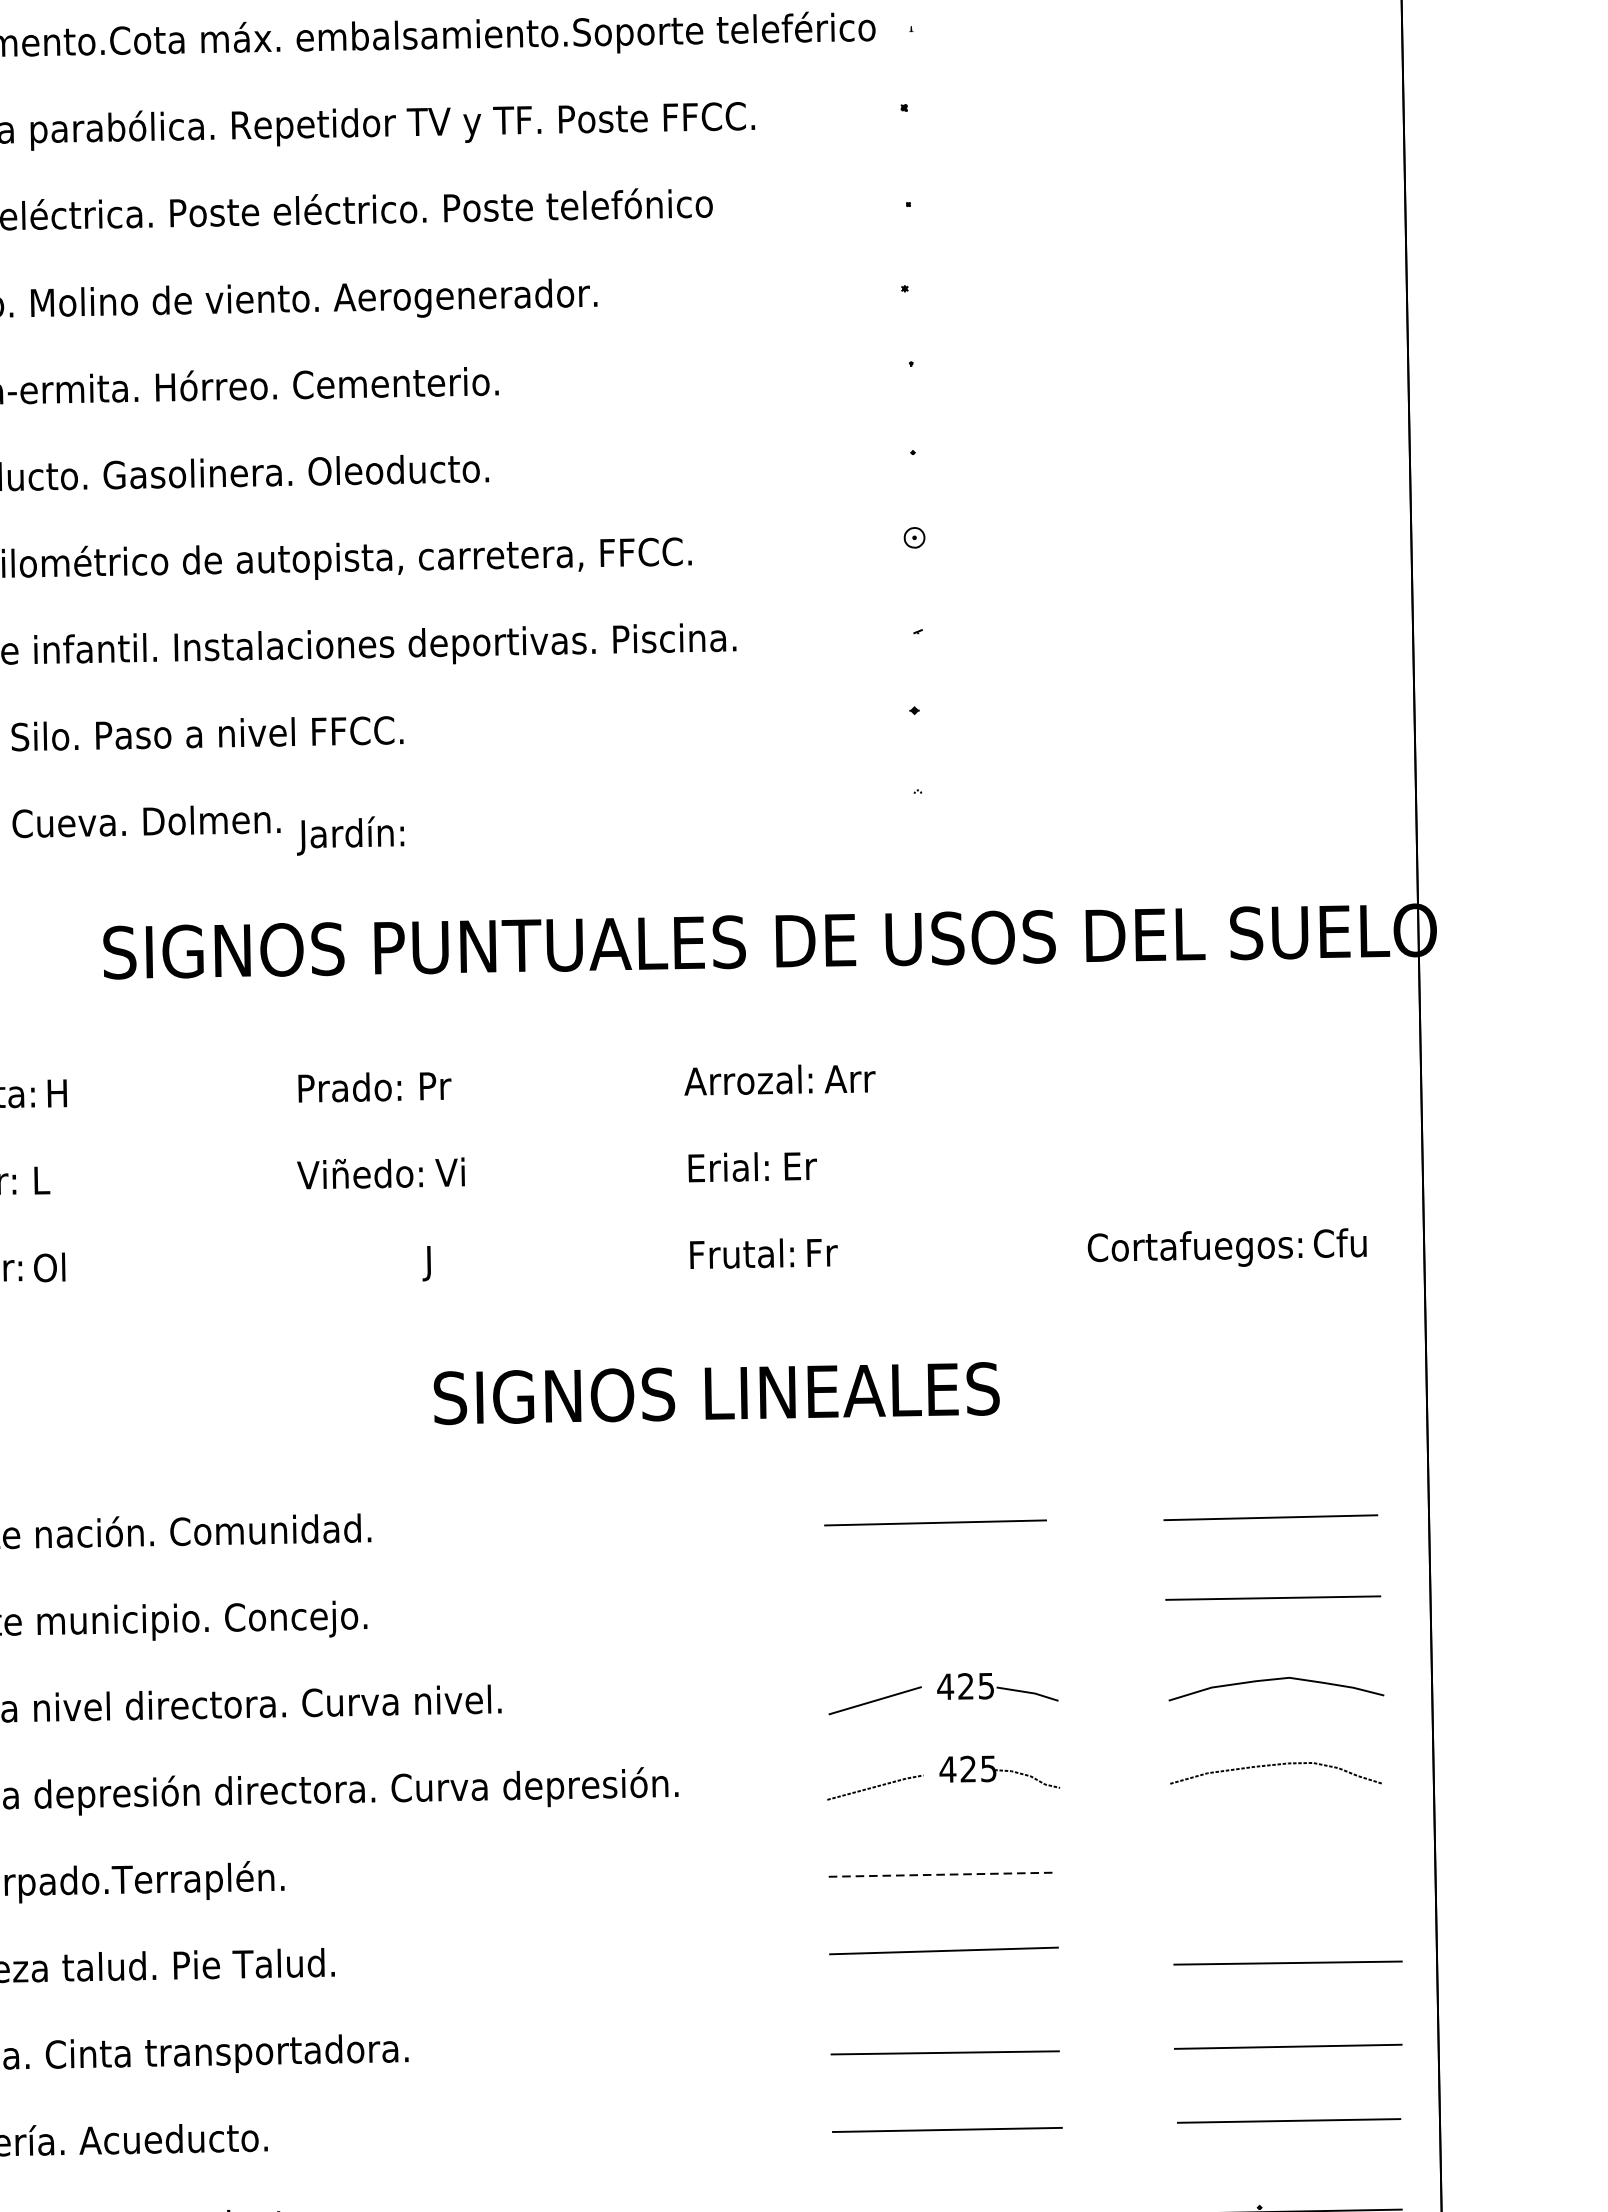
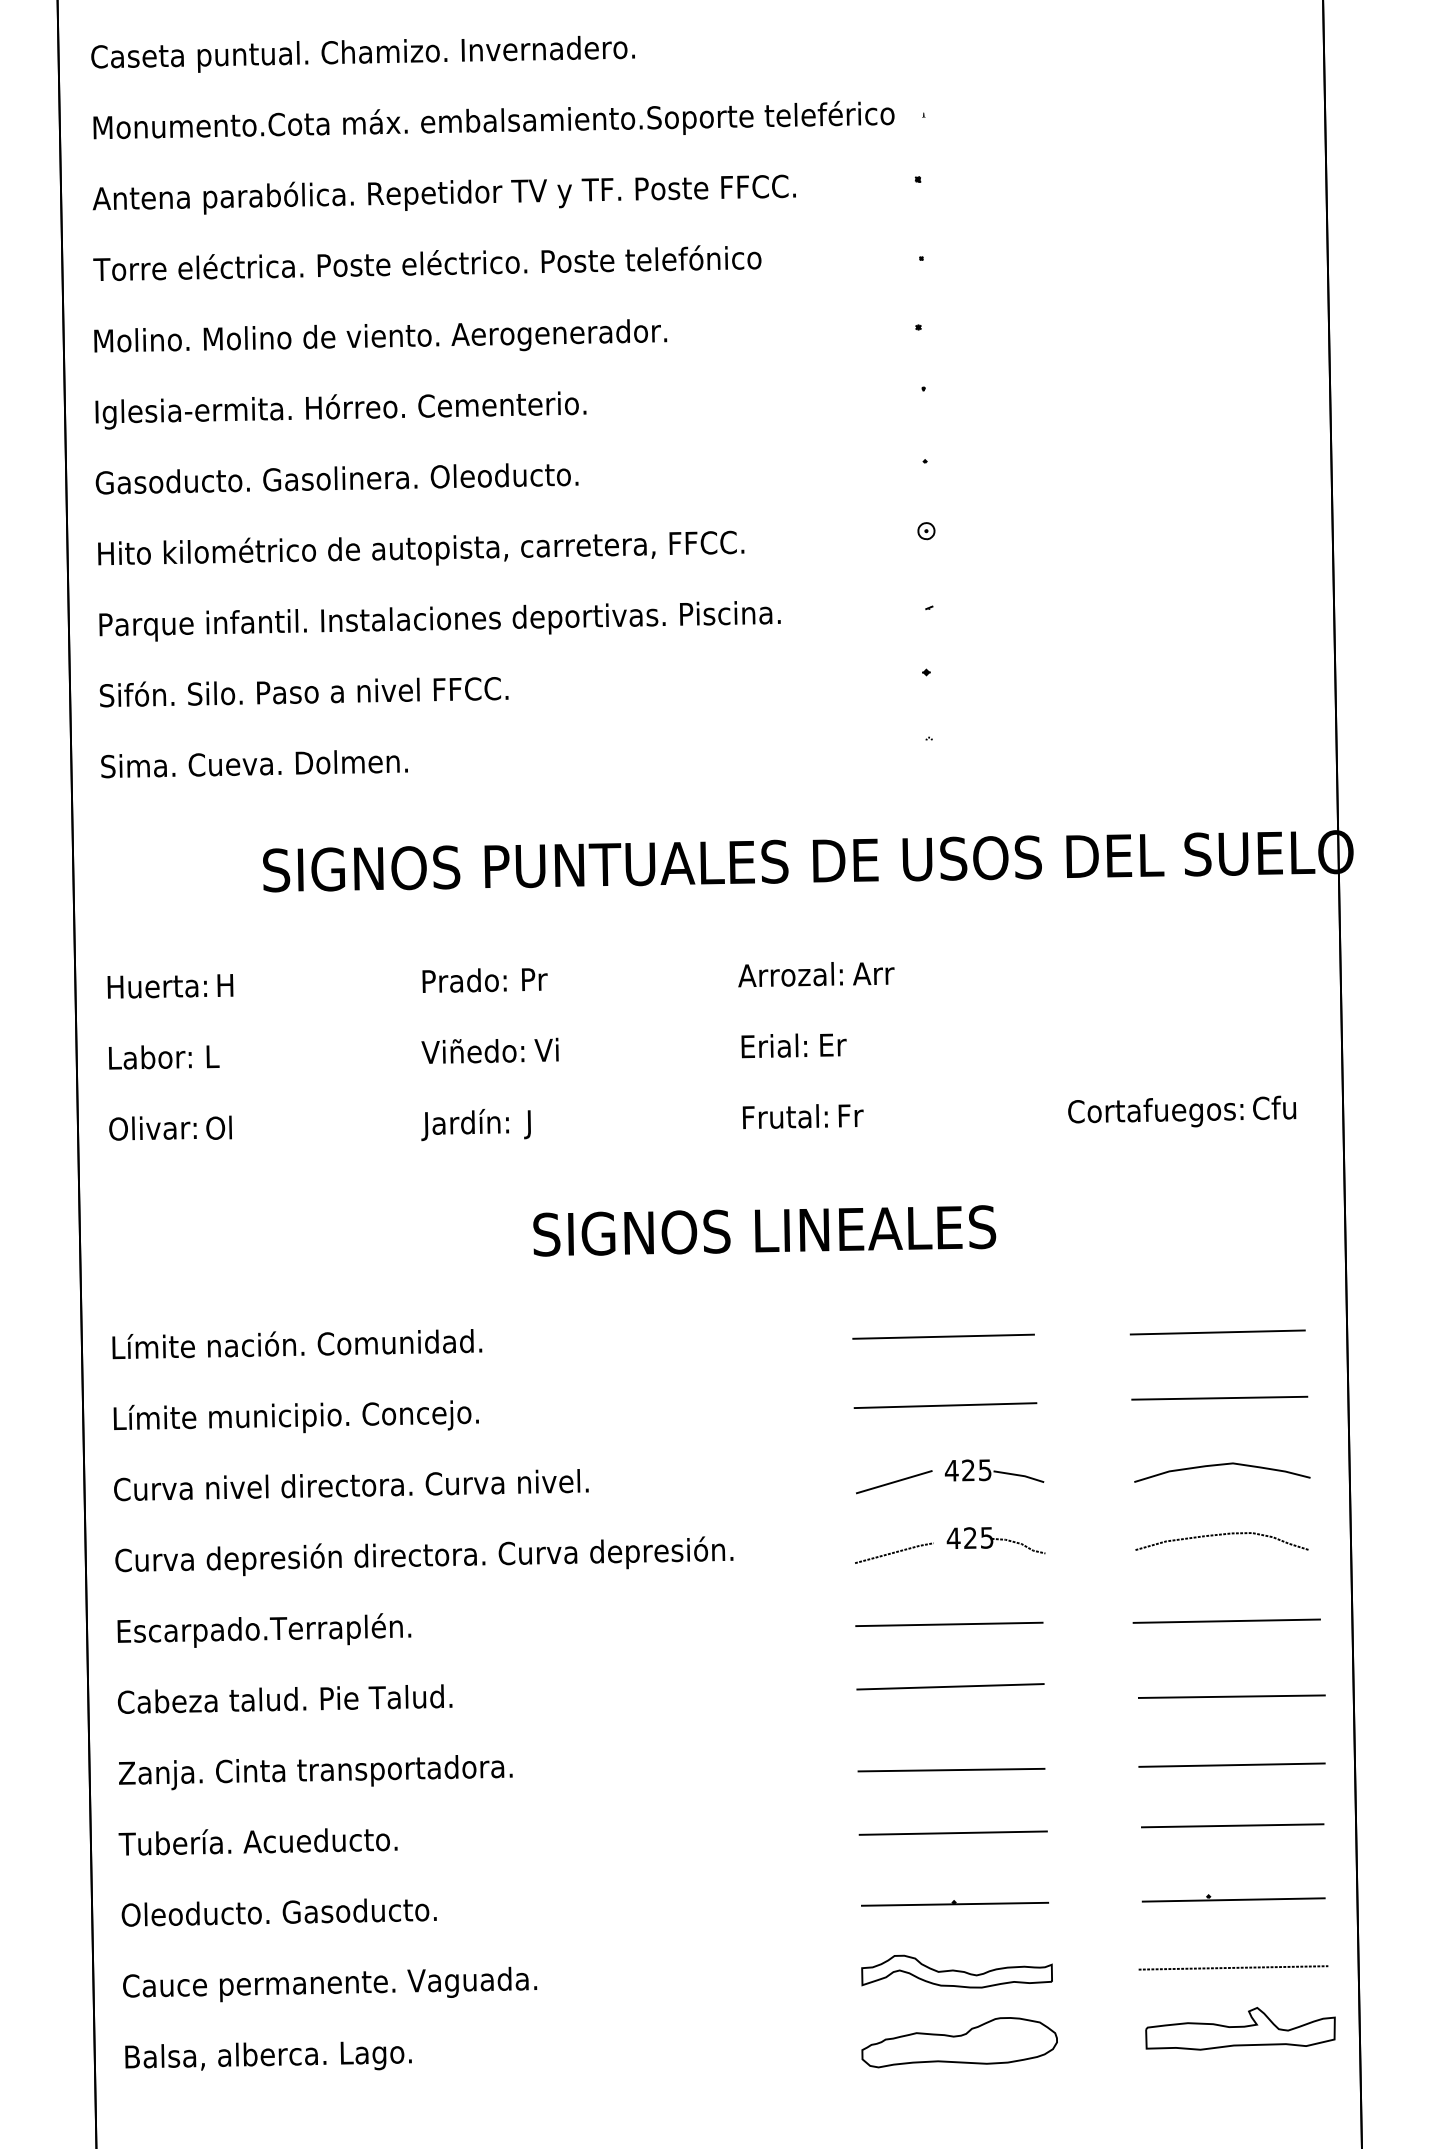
text: (349, 836) -> (464, 1125), moved
line: (937, 1607) -> (945, 1405), added
line: (1281, 1869) -> (1226, 1620), added
line: (942, 1874) -> (949, 1624), dashed -> solid

